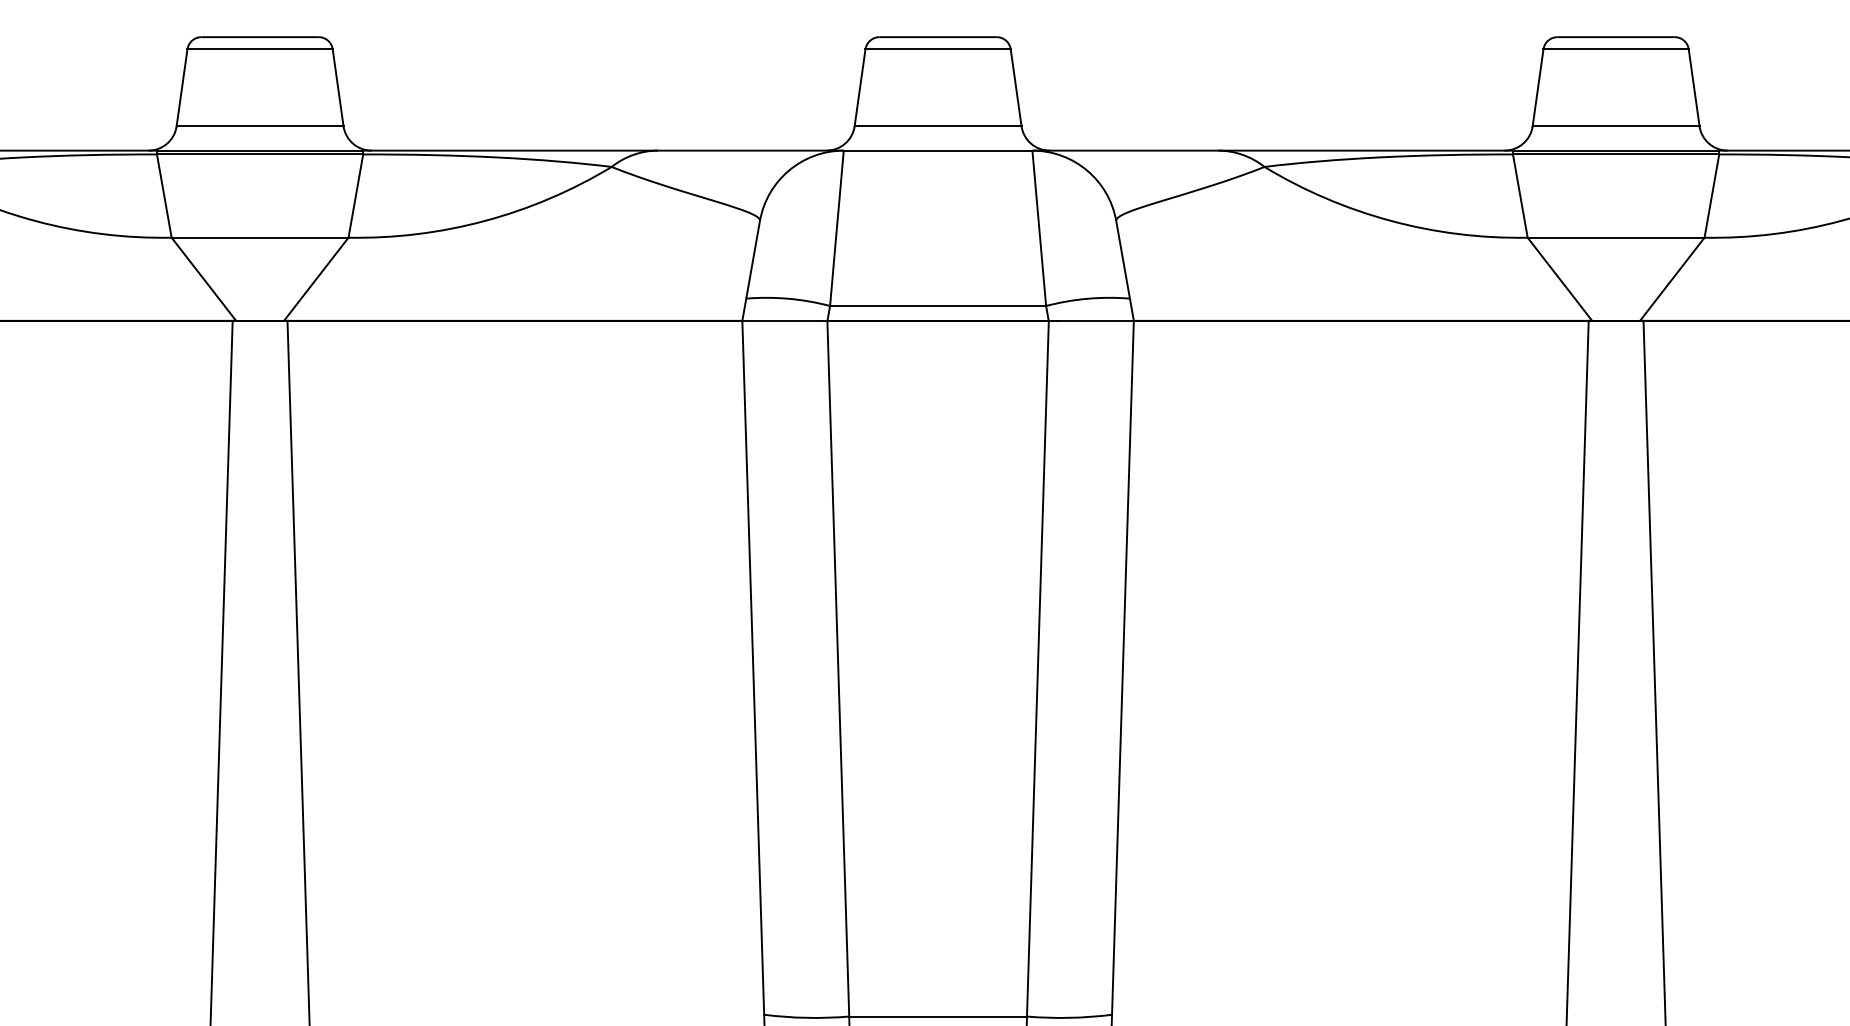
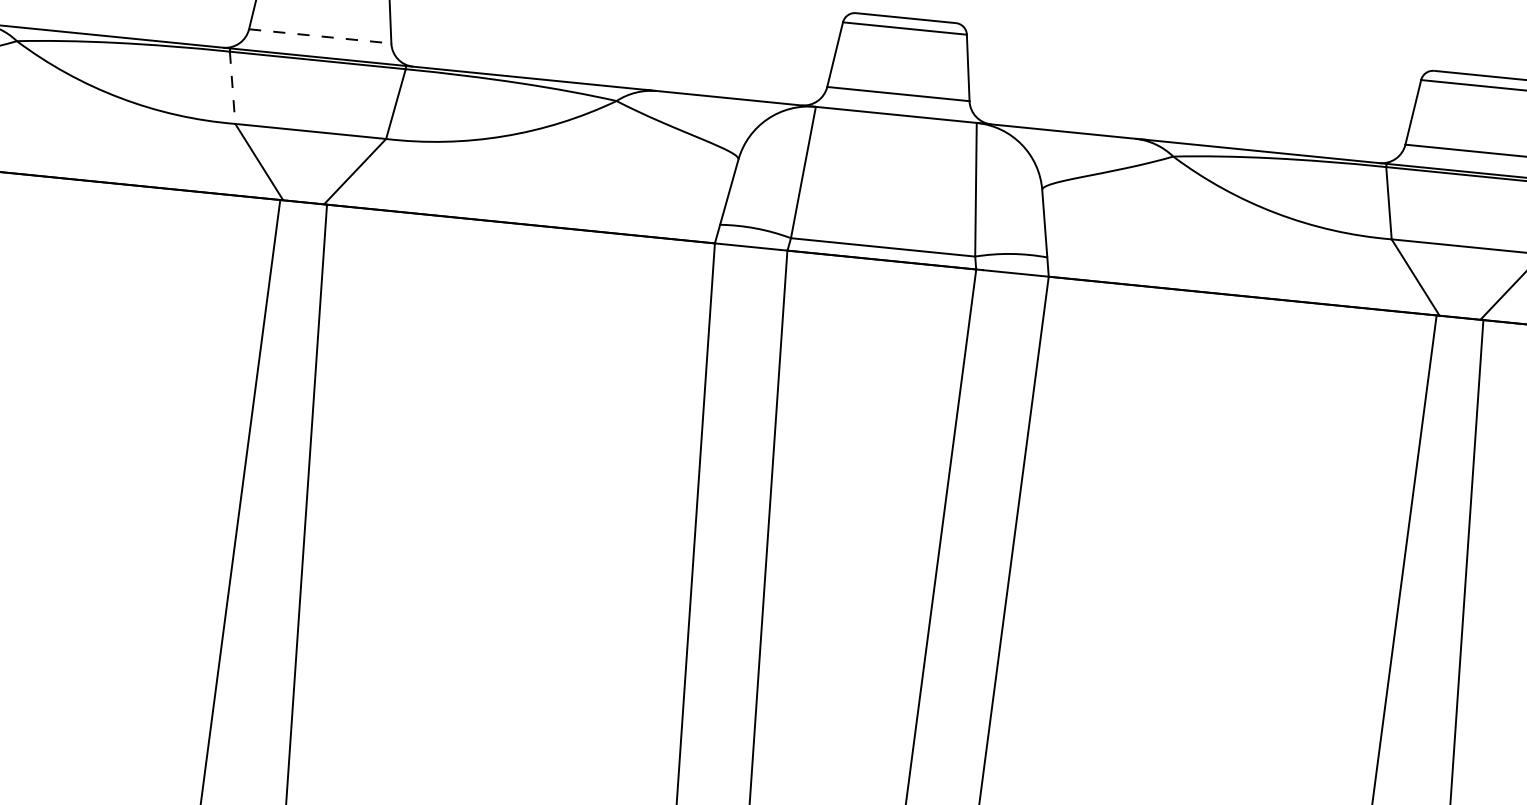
line: (260, 126) -> (320, 36), solid -> dashed
line: (164, 196) -> (232, 88), solid -> dashed

